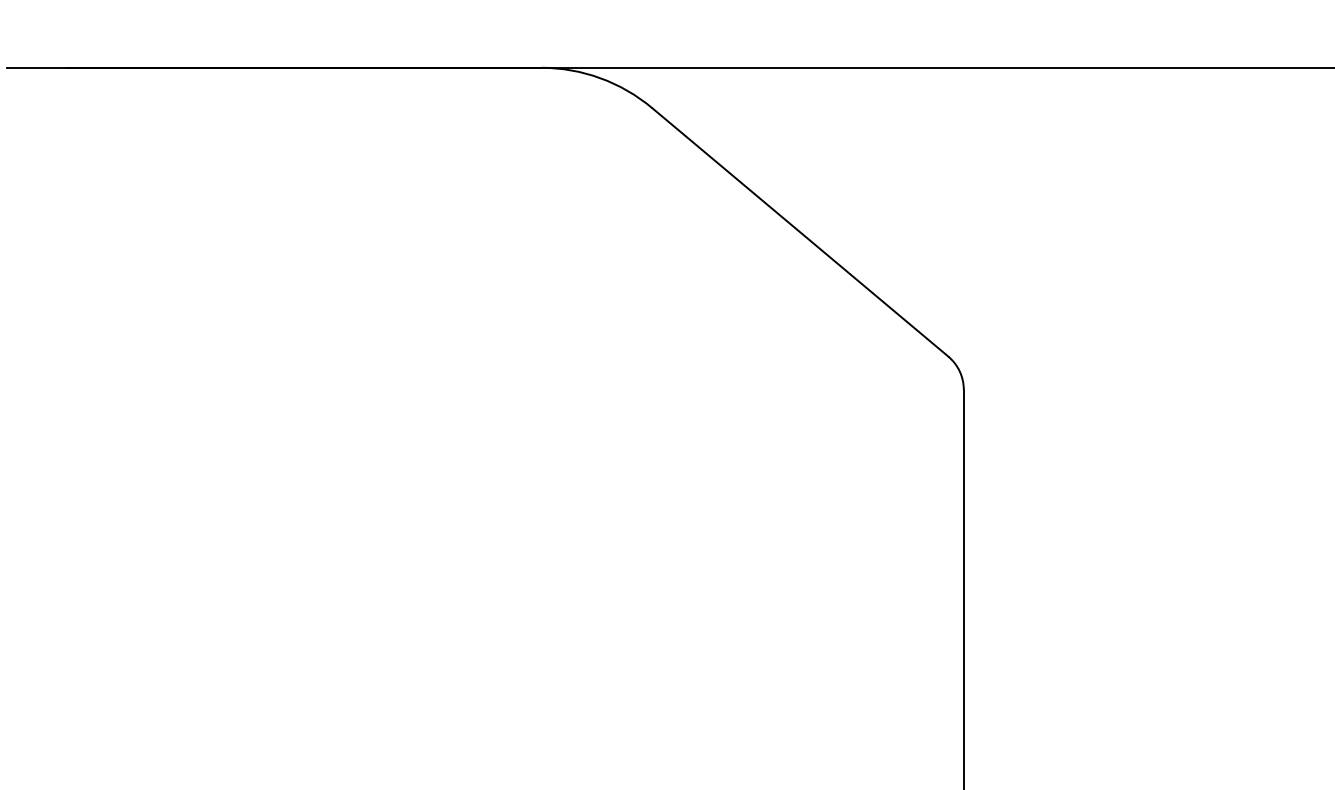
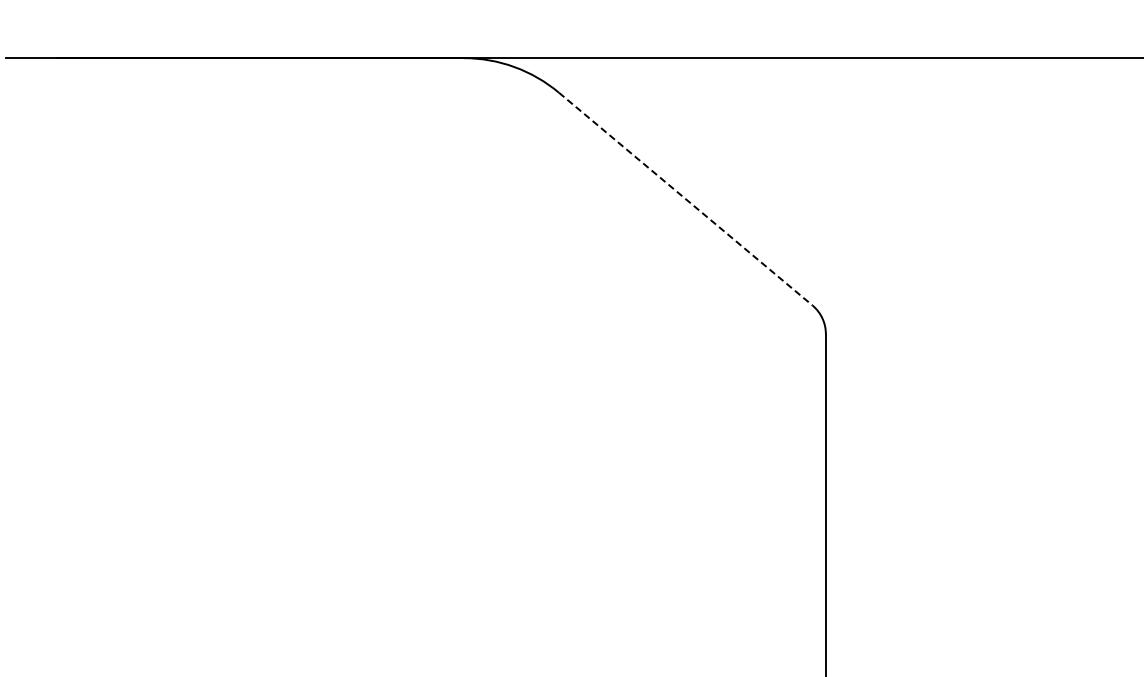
line: (799, 232) -> (685, 199), solid -> dashed

